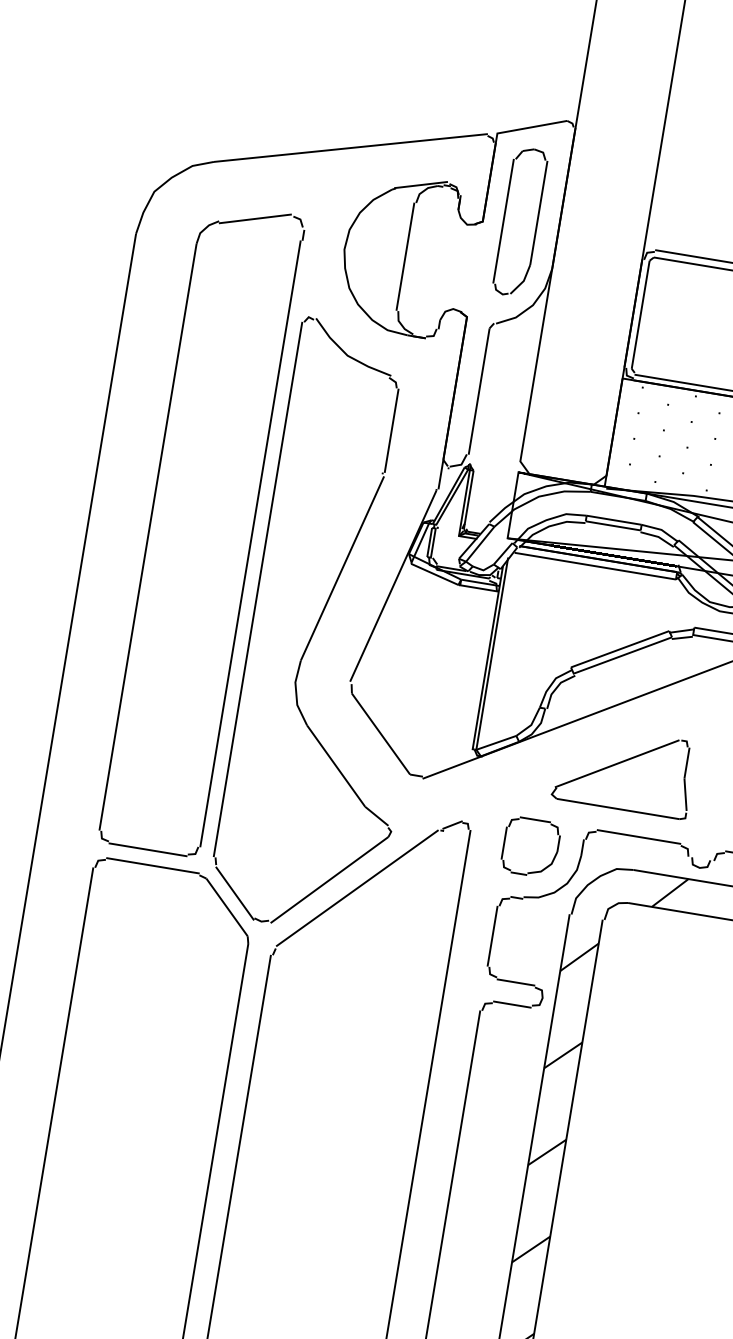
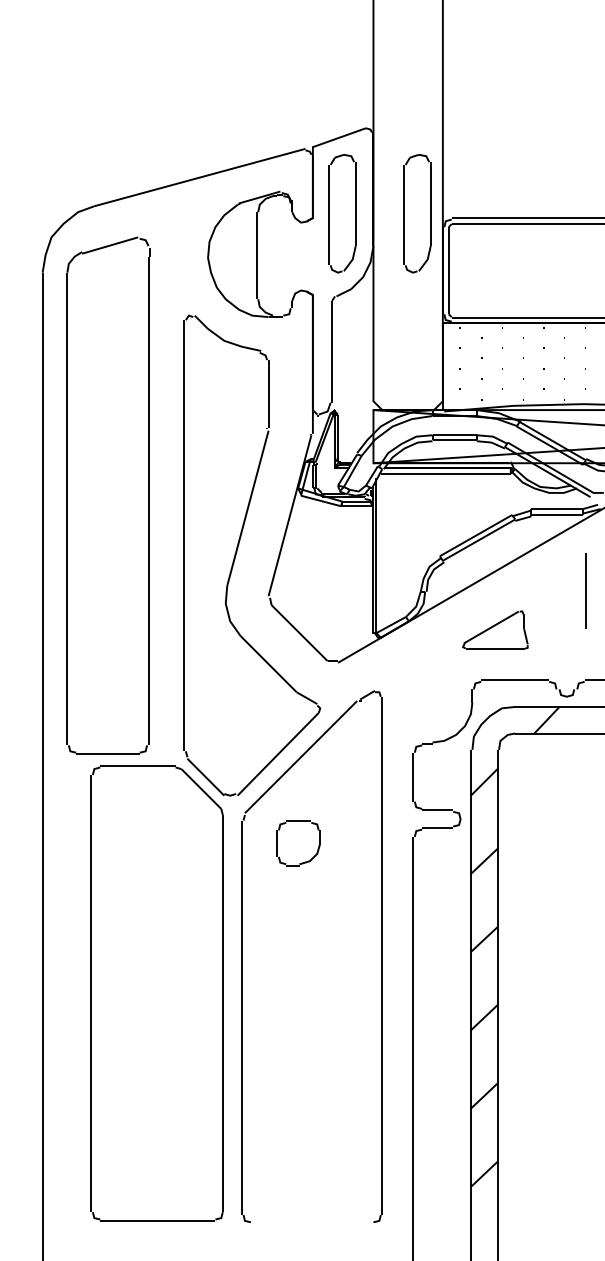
part: (613, 237) -> (417, 213), added
part: (251, 537) -> (148, 495), moved
part: (624, 769) -> (495, 629), size x0.6
part: (530, 847) -> (298, 843), moved

